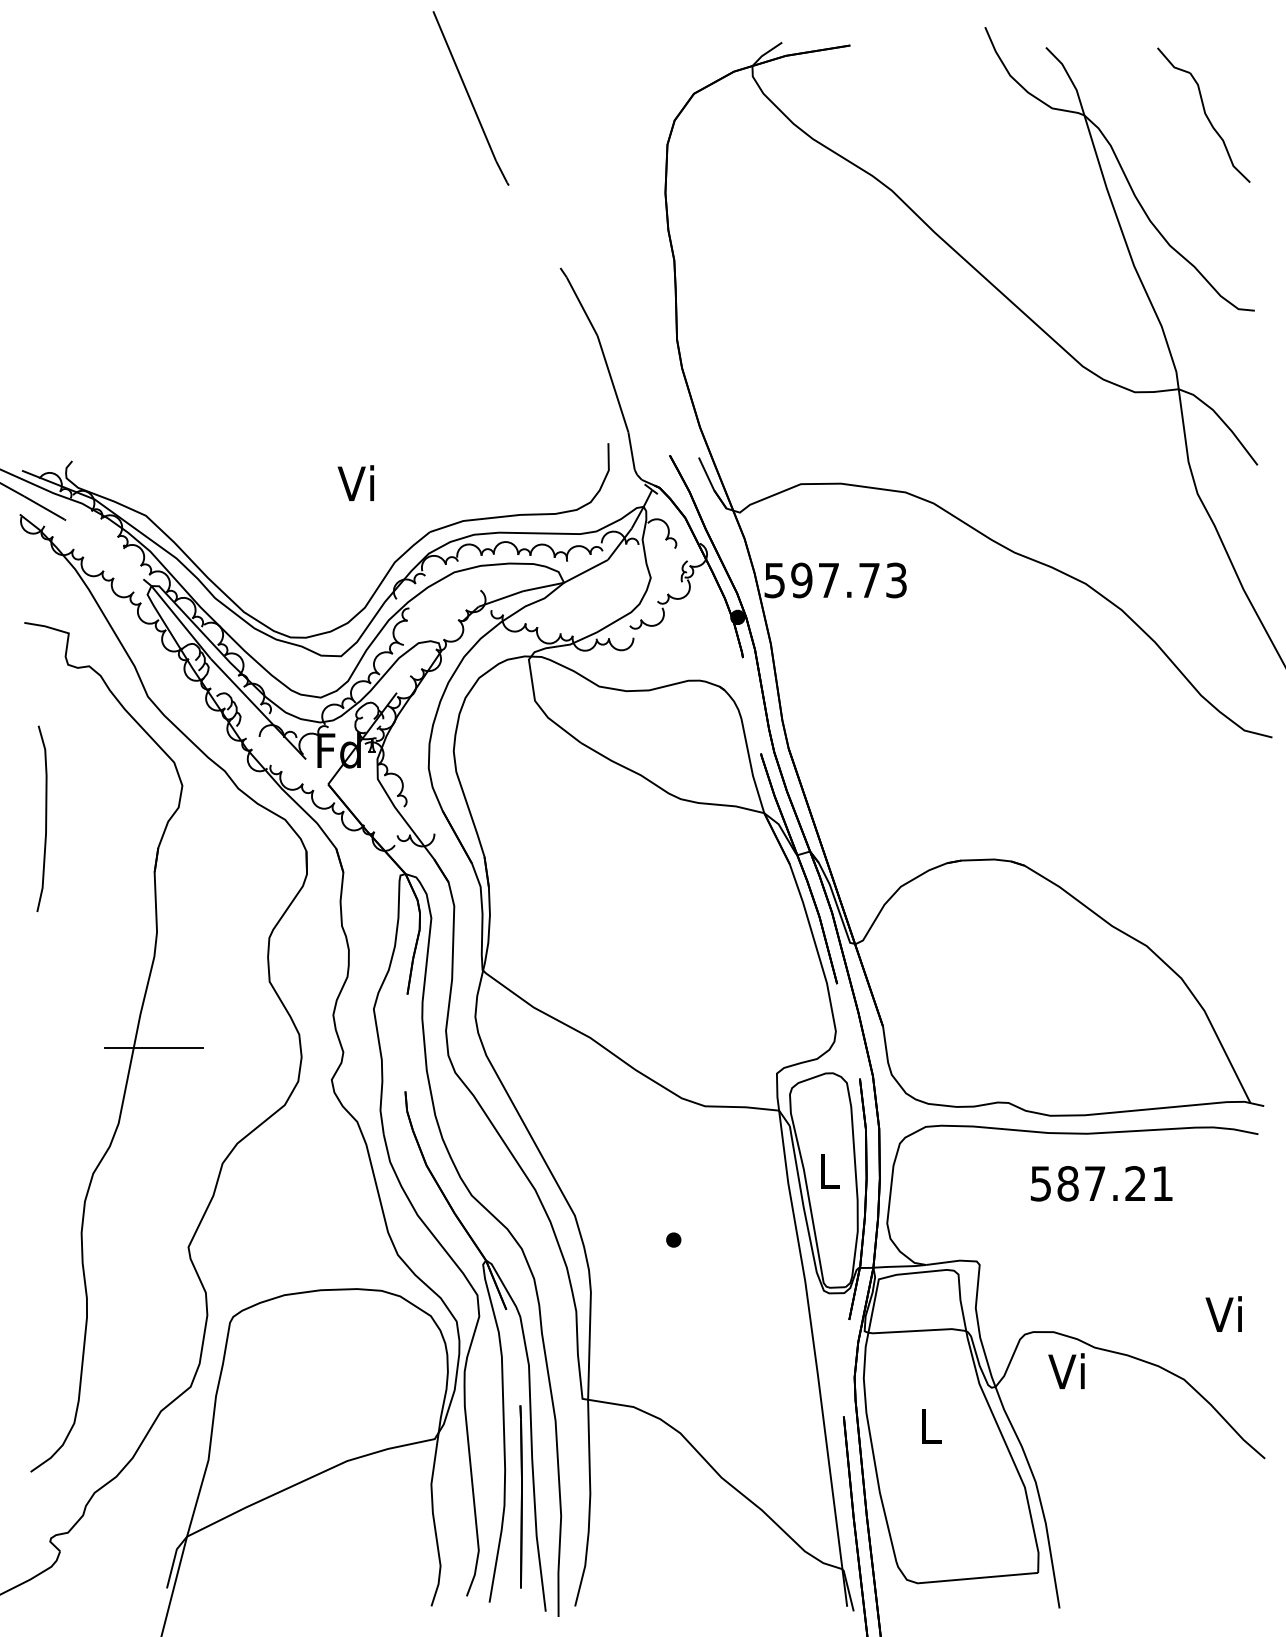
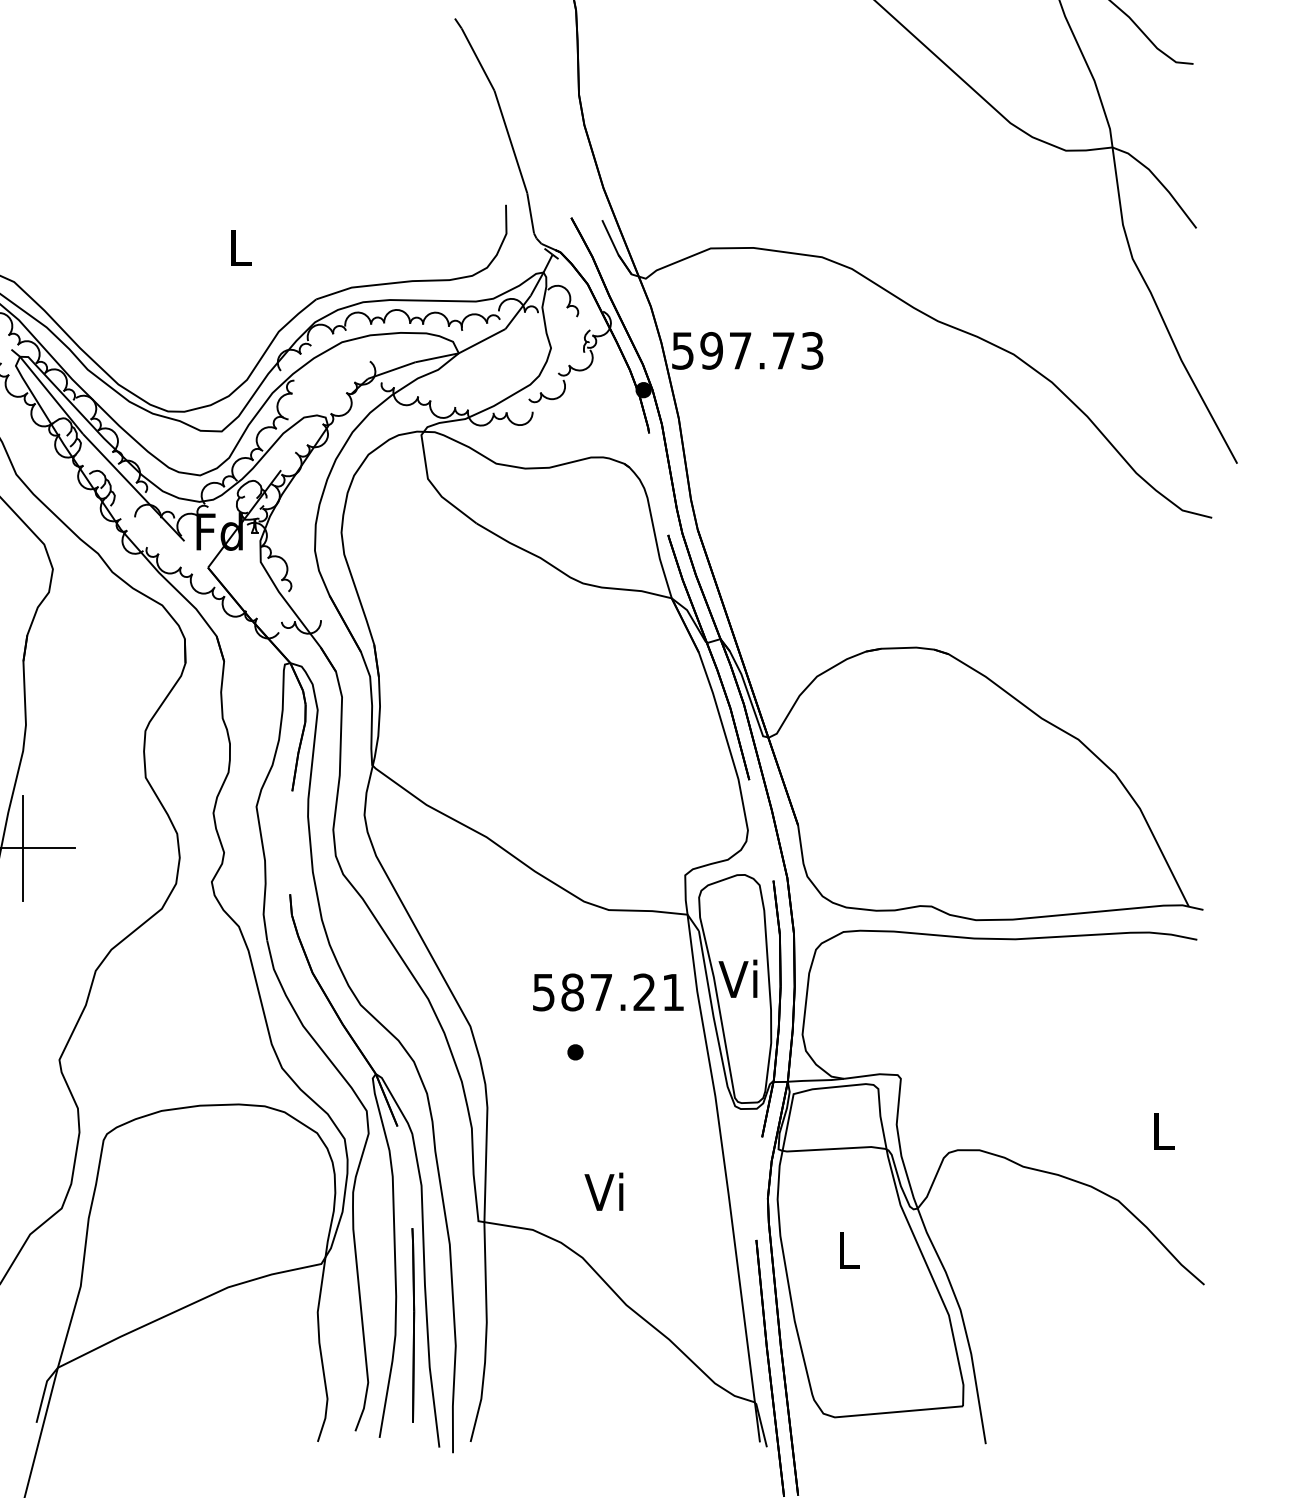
text: (355, 483) -> (237, 247), Vi -> L
line: (154, 1047) -> (23, 847), added
text: (826, 1170) -> (737, 978), L -> Vi
text: (1101, 1183) -> (608, 992), moved
text: (1223, 1313) -> (1160, 1130), Vi -> L
text: (1066, 1370) -> (603, 1191), moved

